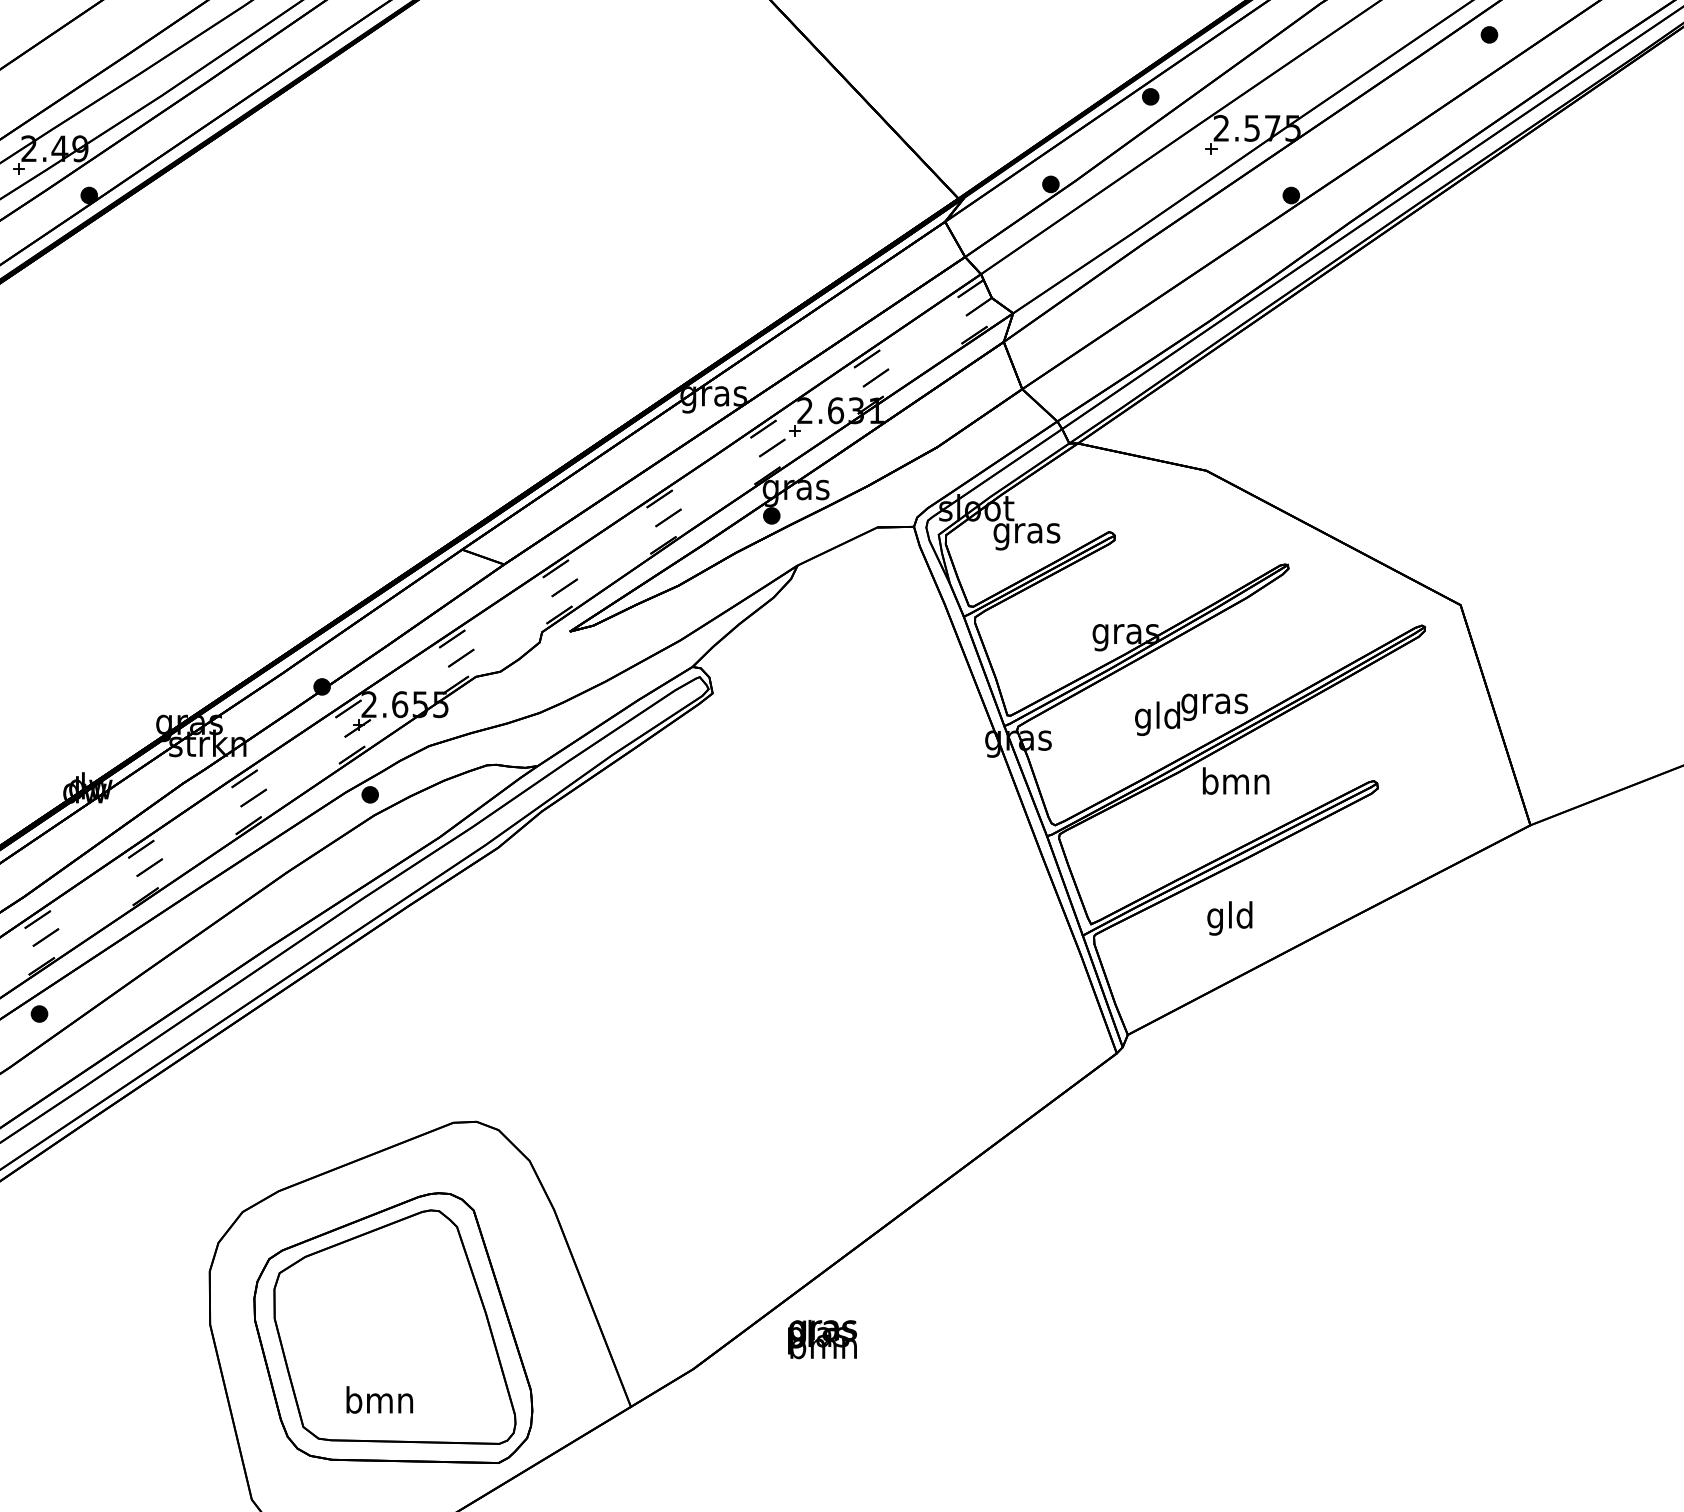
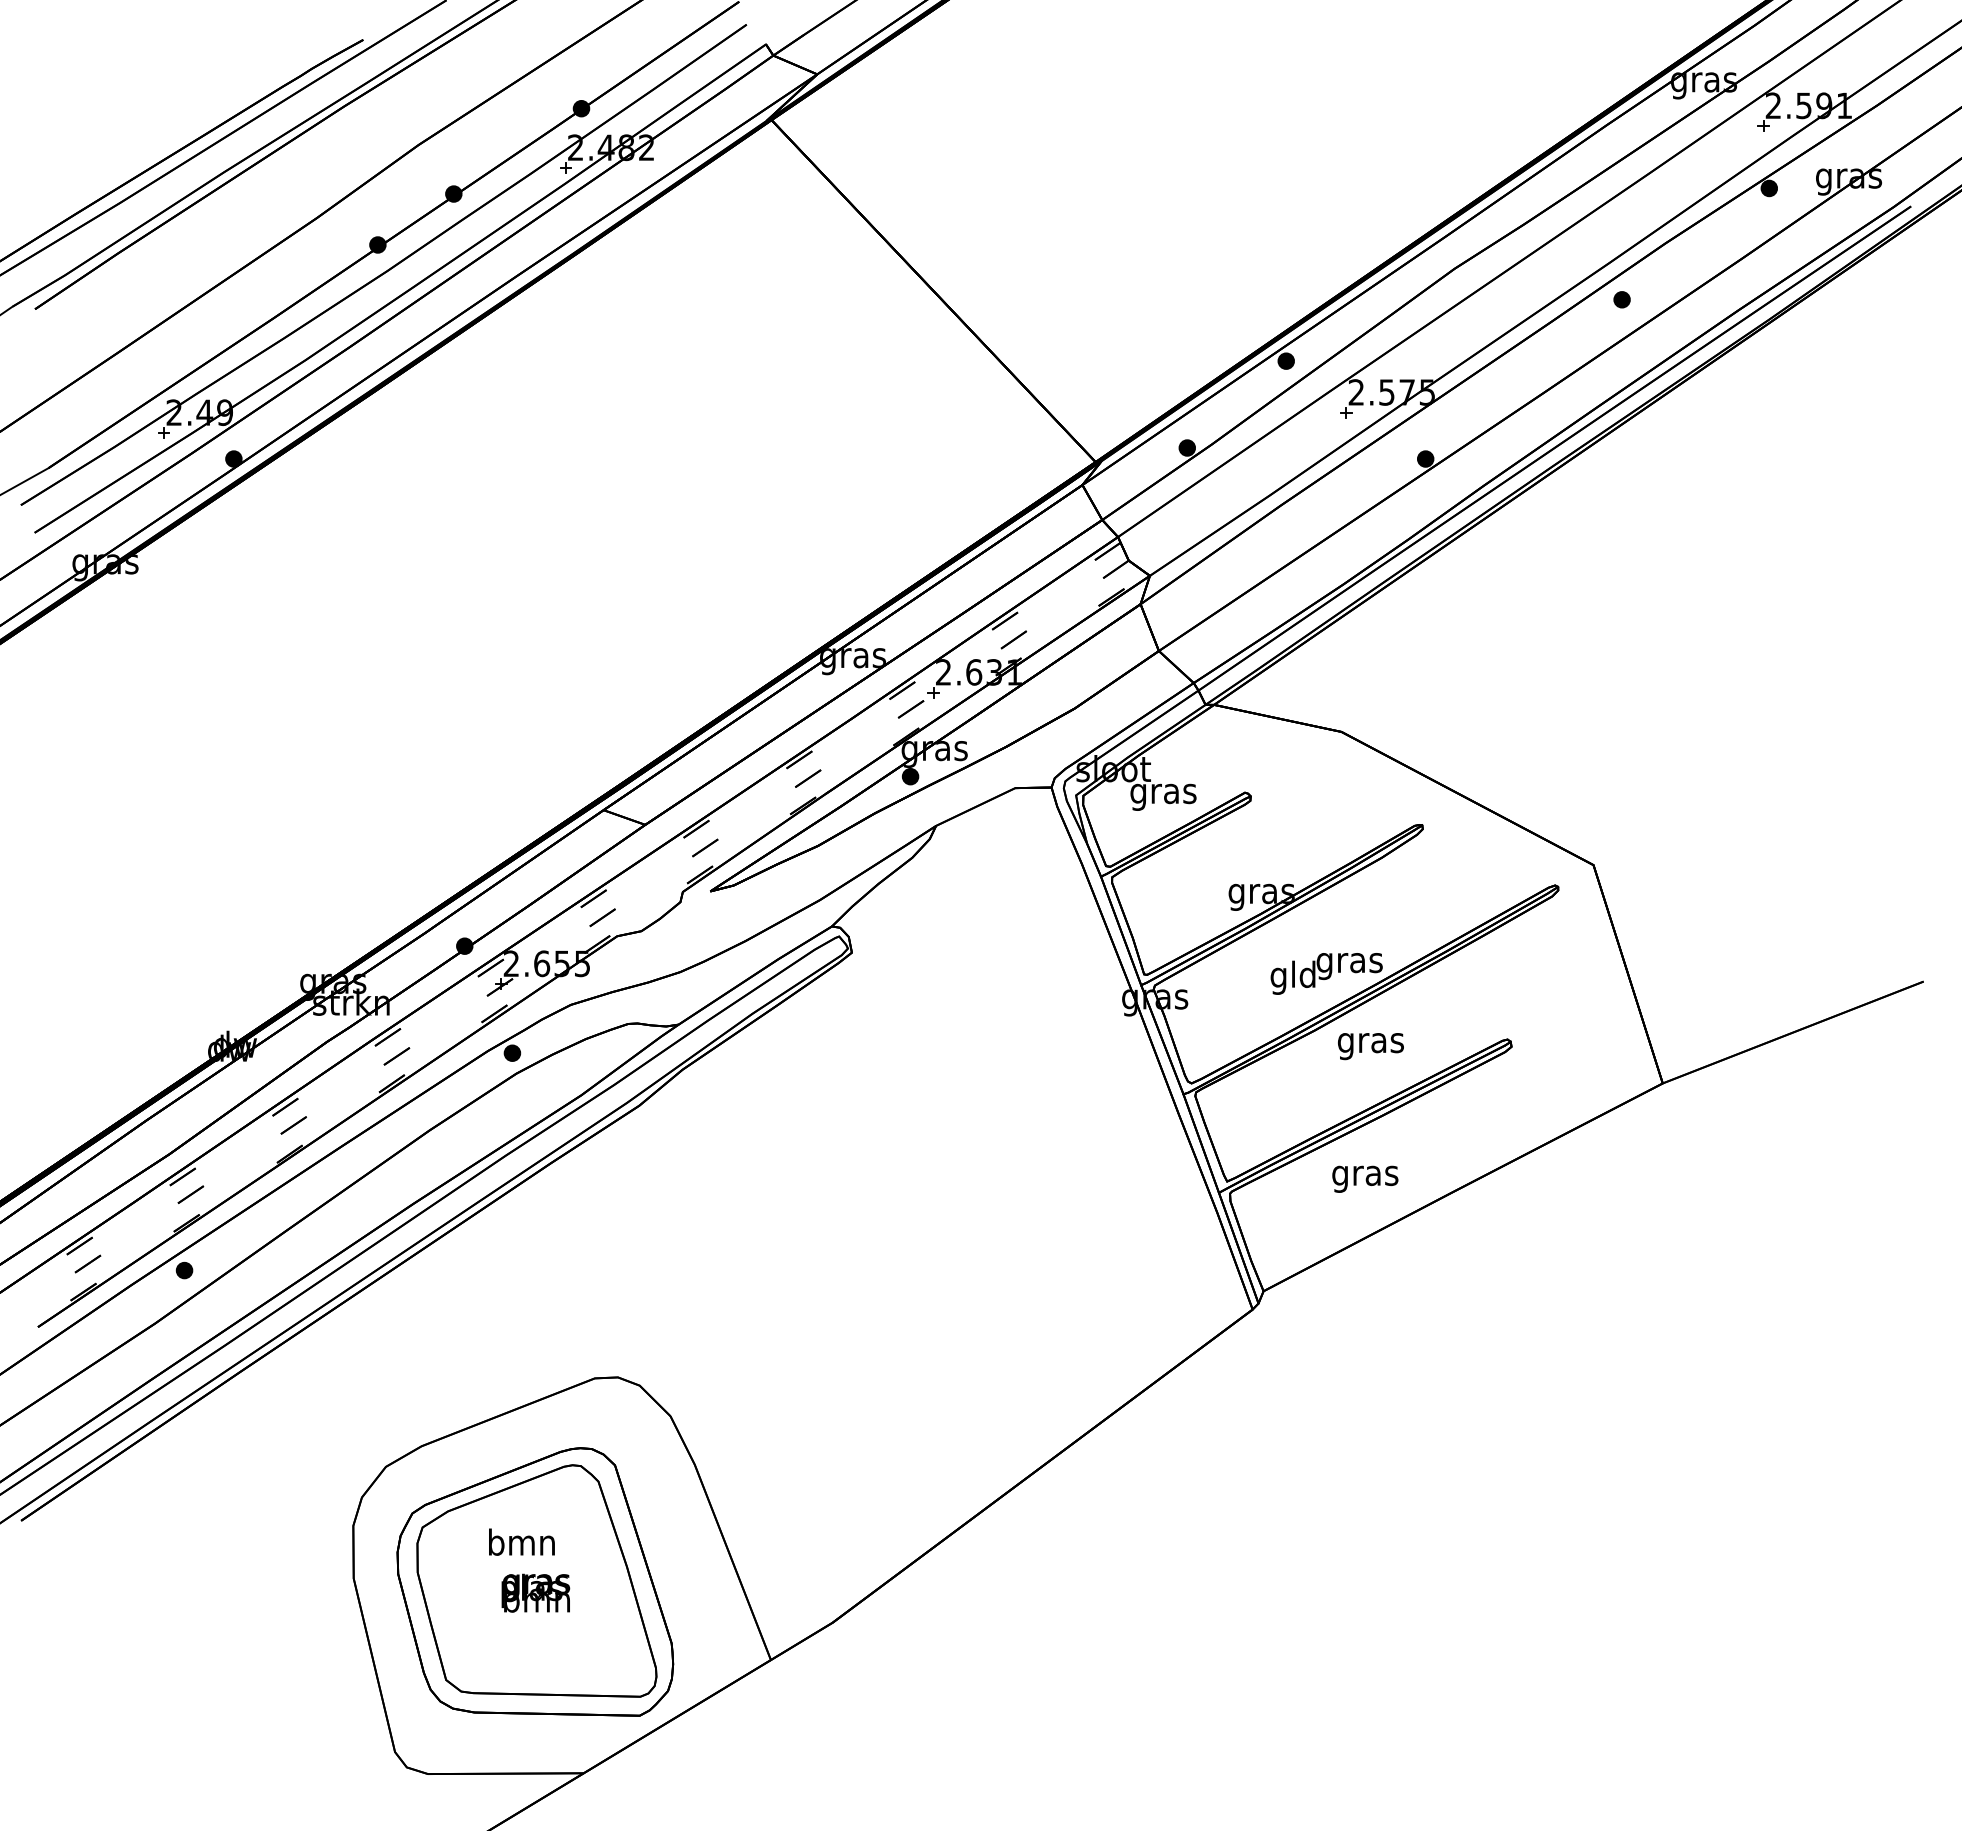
text: (1235, 784) -> (1370, 1042), bmn -> gras
text: (1230, 918) -> (1365, 1175), gld -> gras
text: (822, 1338) -> (535, 1592), moved
text: (379, 1399) -> (521, 1541), moved

